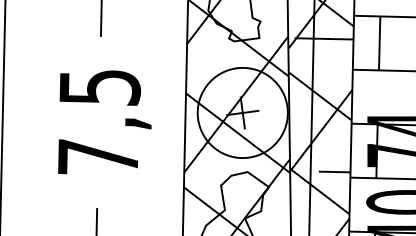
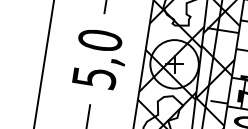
text: (99, 124) -> (97, 60), 7,5 -> 5,0

